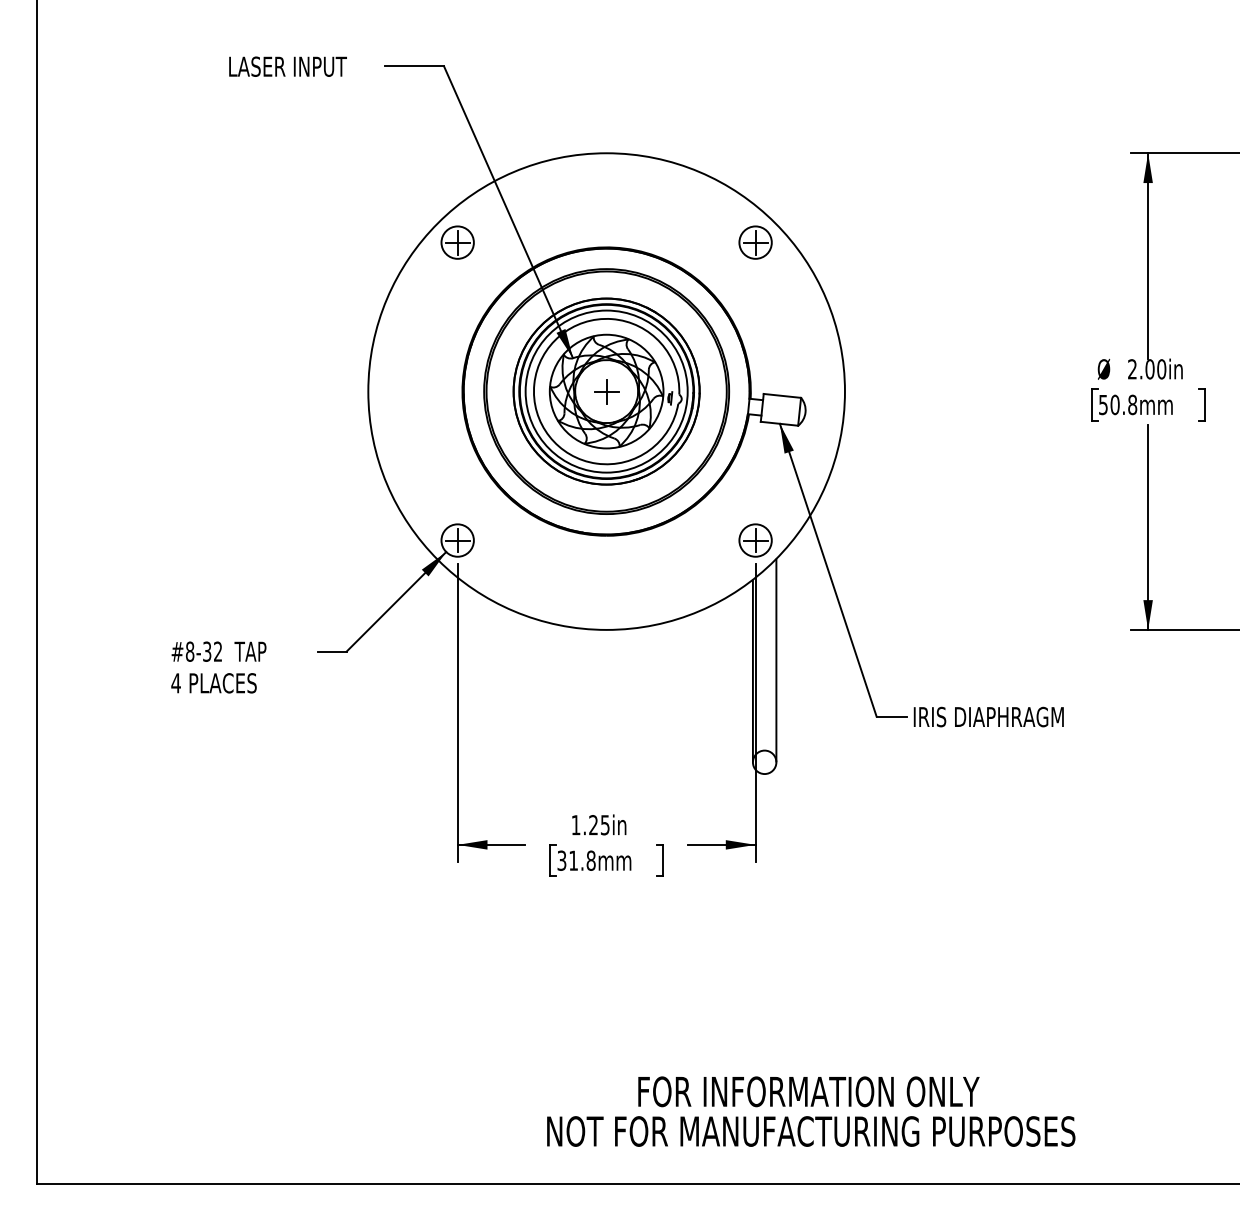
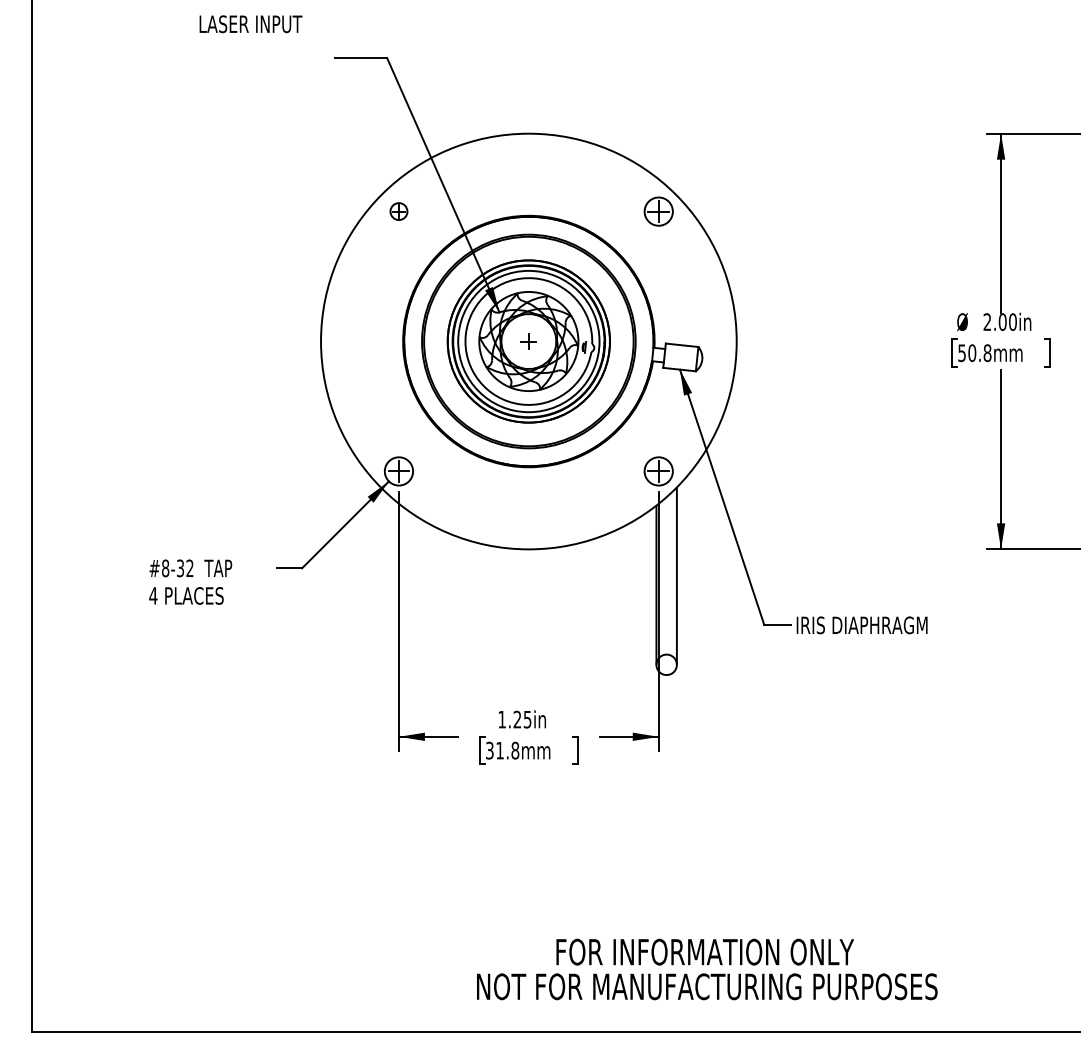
text: (287, 67) -> (250, 24), moved
part: (457, 242) -> (398, 211), size x0.6
part: (606, 391) -> (528, 341), size x0.7

